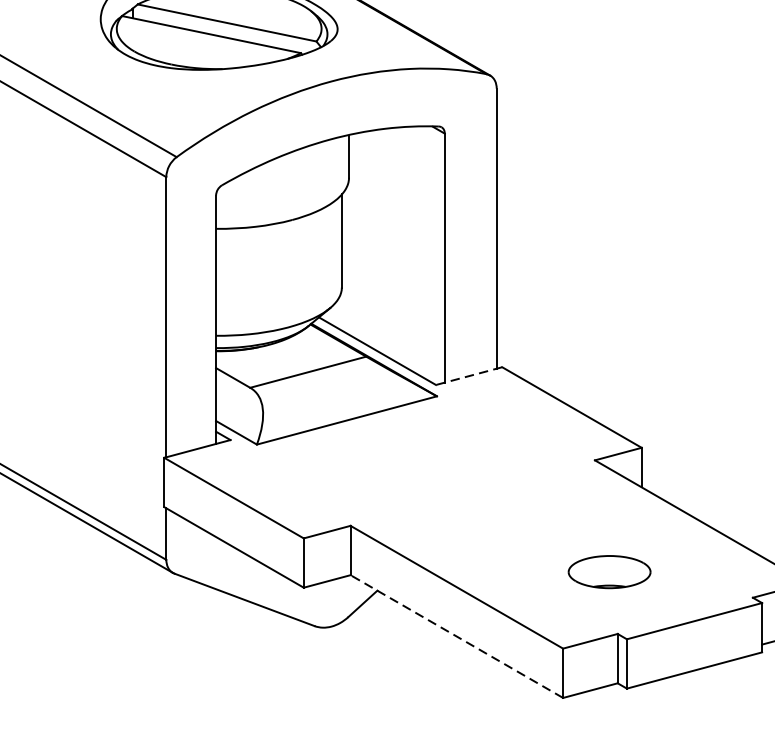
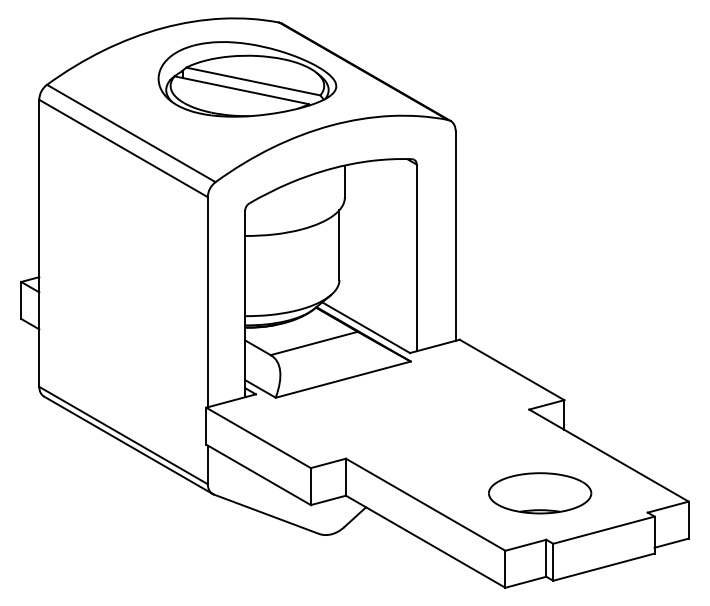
line: (468, 376) -> (434, 346), dashed -> solid
part: (609, 572) -> (540, 493), size x1.67
line: (456, 636) -> (425, 541), dashed -> solid

